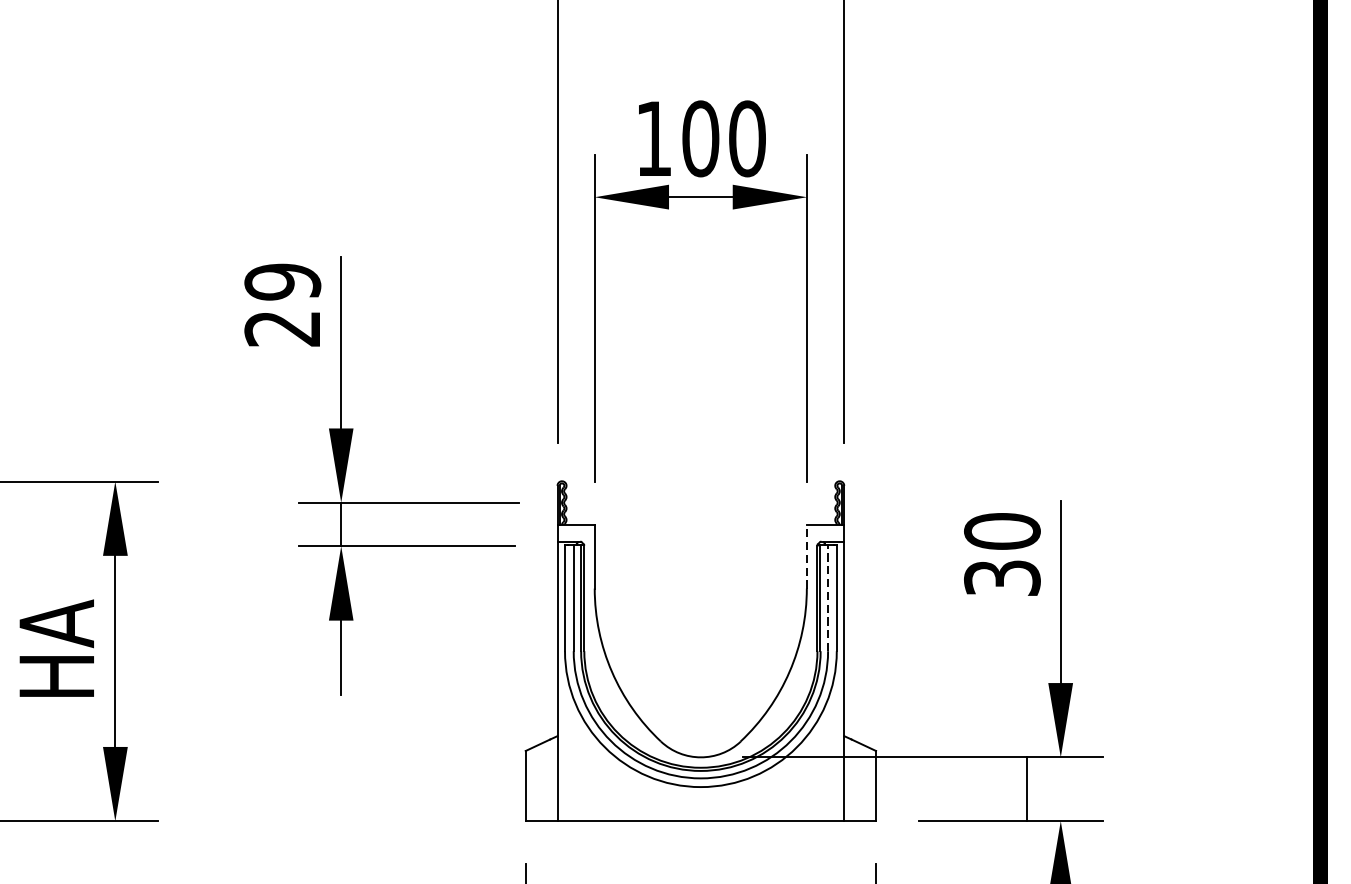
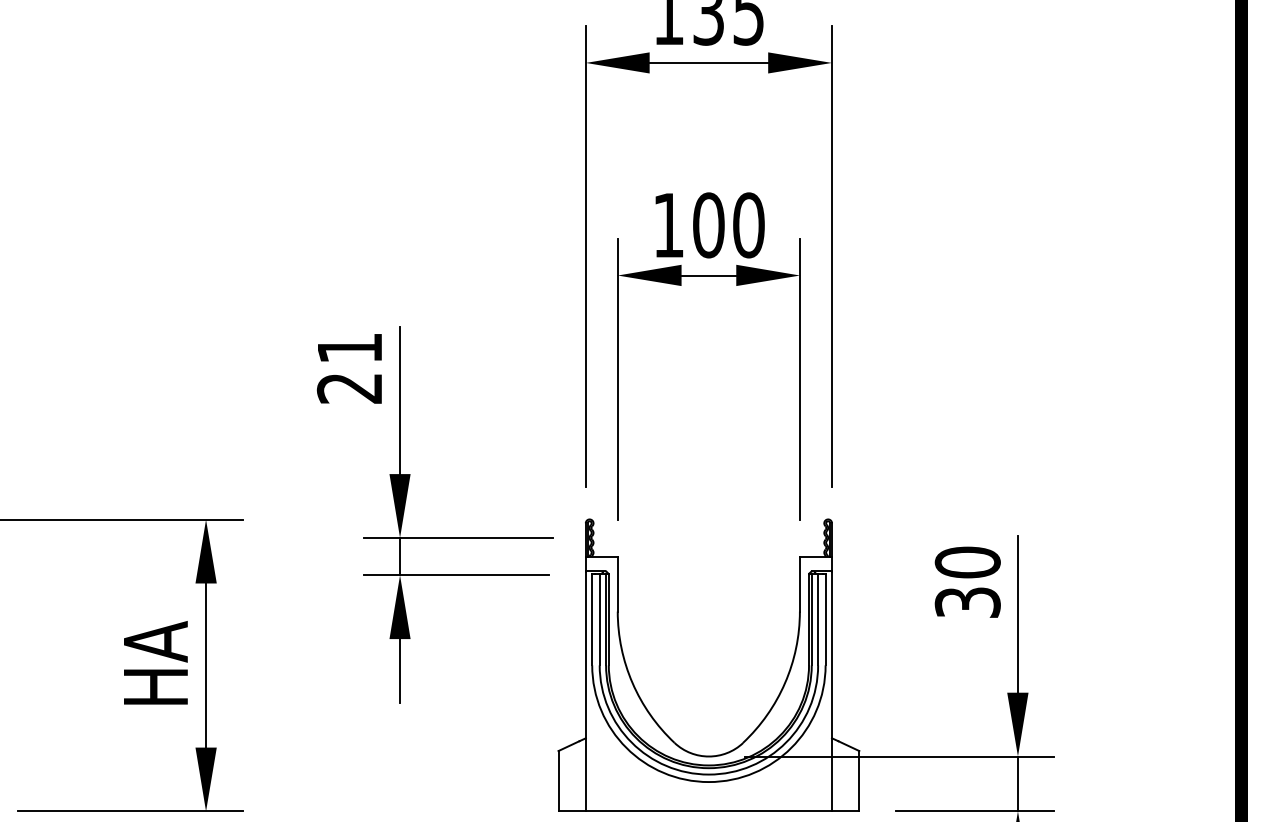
text: (282, 282) -> (349, 348), 29 -> 21
line: (807, 555) -> (800, 583), dashed -> solid
line: (828, 597) -> (818, 619), dashed -> solid
line: (1026, 788) -> (1017, 783), moved

